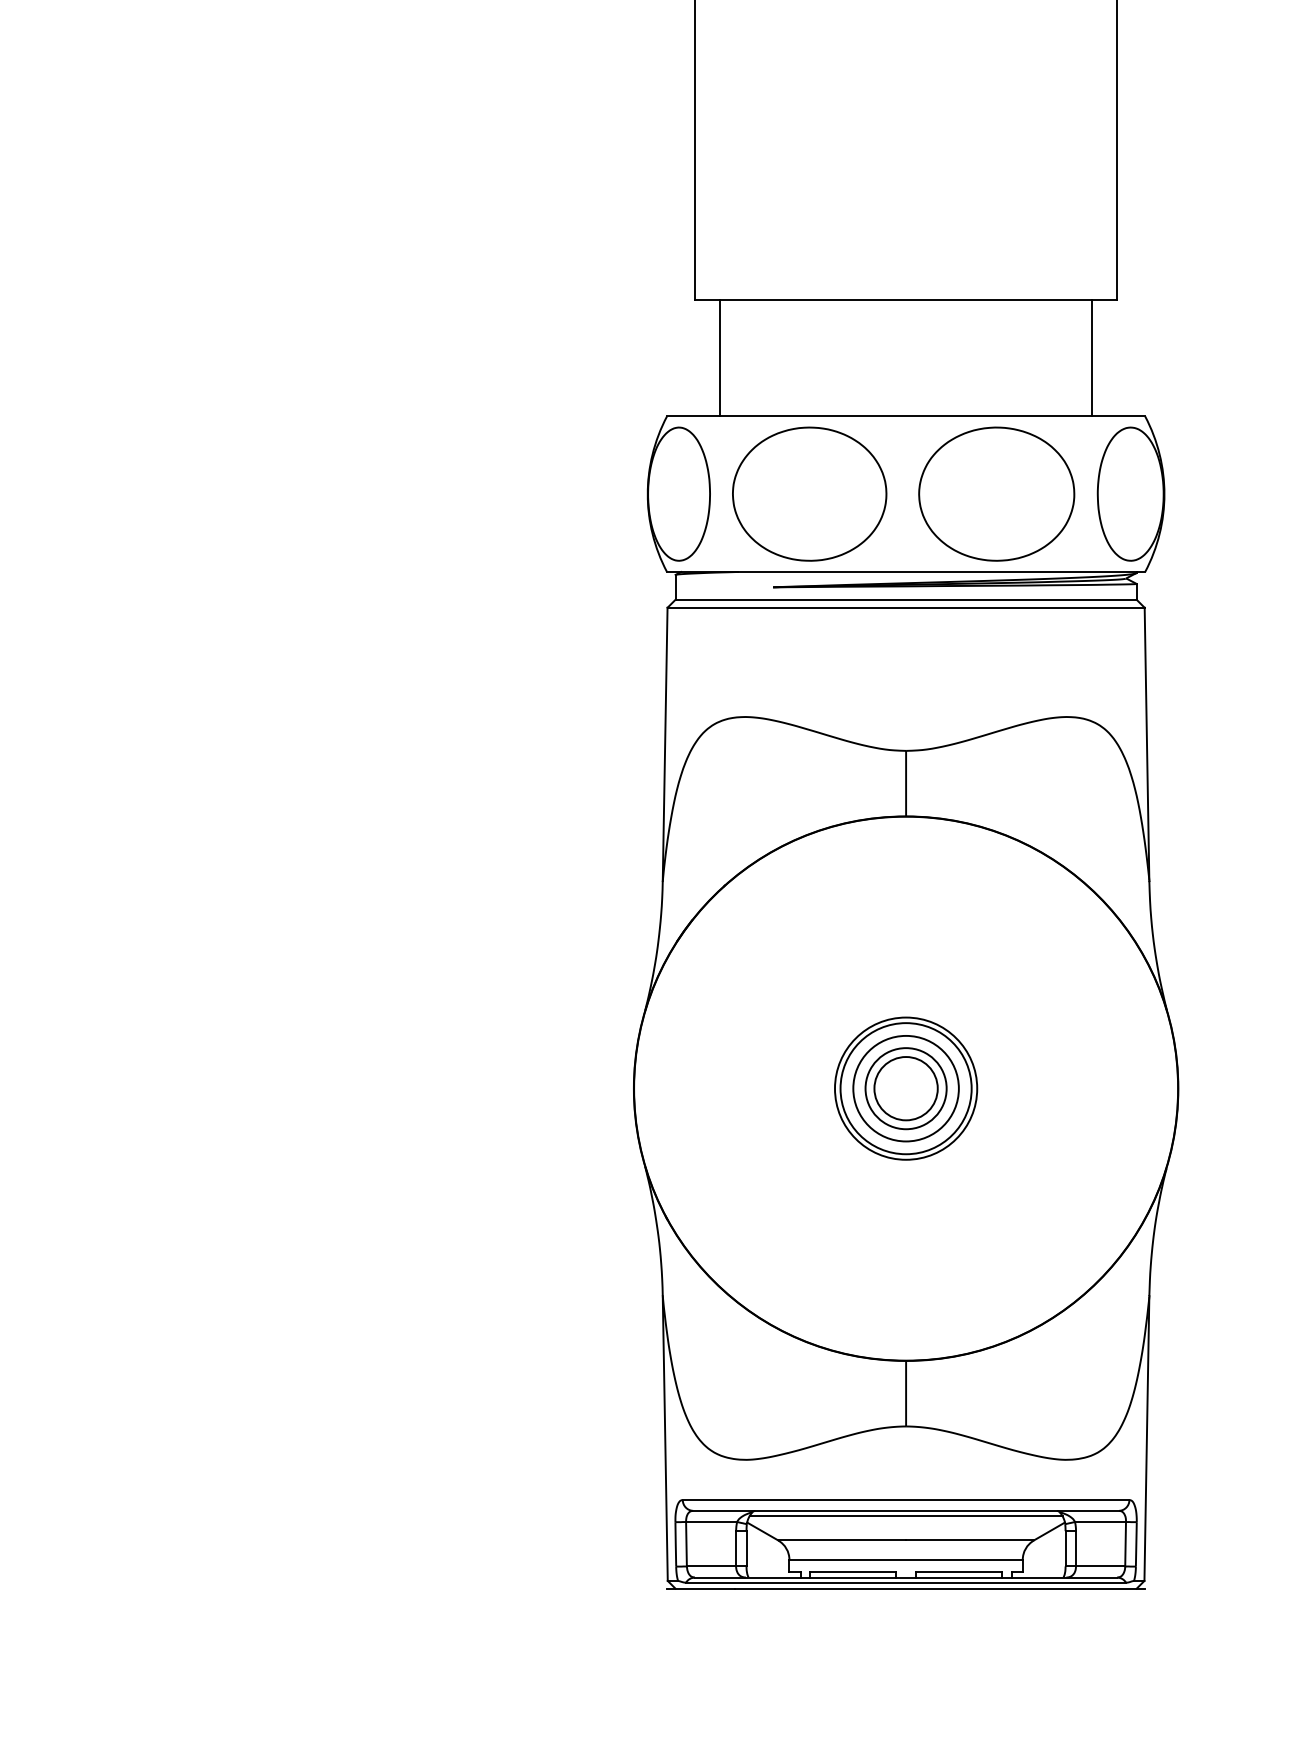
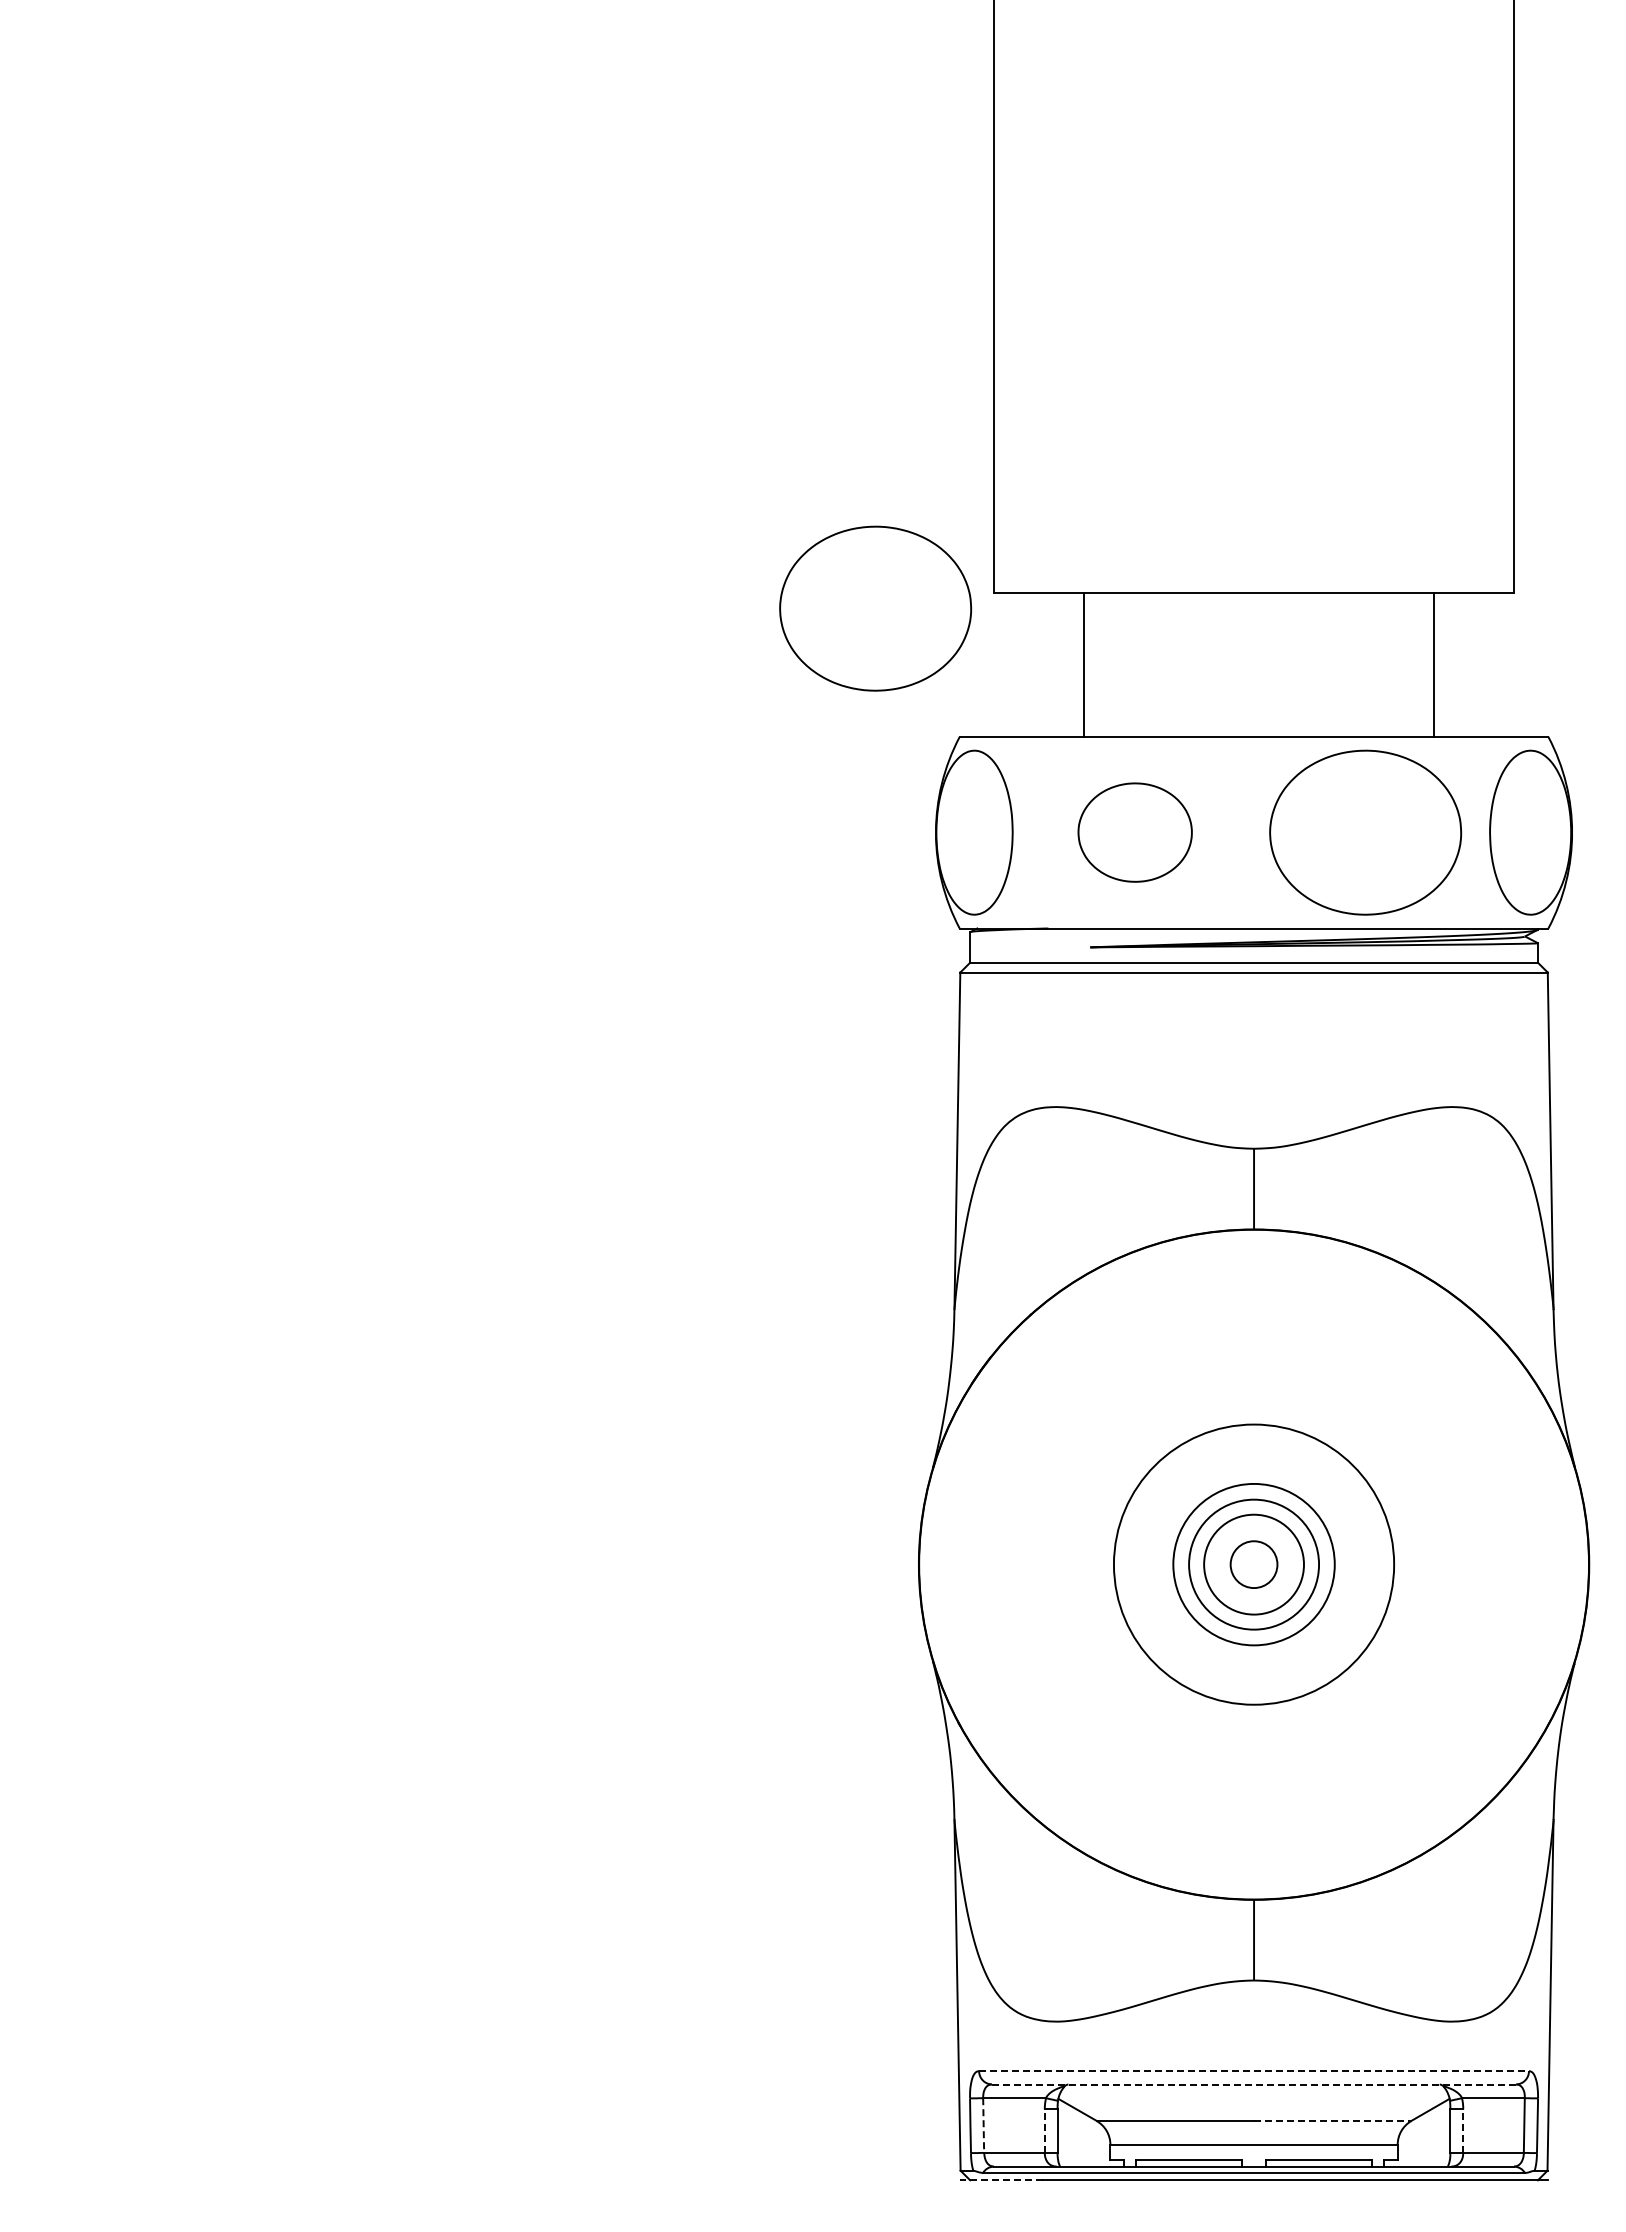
part: (598, 312) -> (875, 608), added
line: (719, 357) -> (1083, 664), moved
line: (1092, 357) -> (1434, 664), moved
part: (809, 494) -> (1134, 832), size x0.6
circle: (905, 1088) -> (1253, 1564), size x1.6
circle: (906, 1088) -> (1254, 1564), size x0.6
line: (905, 1500) -> (1253, 2071), solid -> dashed
line: (905, 1510) -> (1253, 2084), solid -> dashed
line: (905, 1516) -> (1253, 2091), removed
line: (969, 1540) -> (1332, 2120), solid -> dashed
line: (686, 1545) -> (983, 2126), solid -> dashed
line: (735, 1549) -> (1044, 2131), solid -> dashed
line: (1076, 1549) -> (1463, 2131), solid -> dashed
line: (700, 1588) -> (1001, 2180), solid -> dashed

